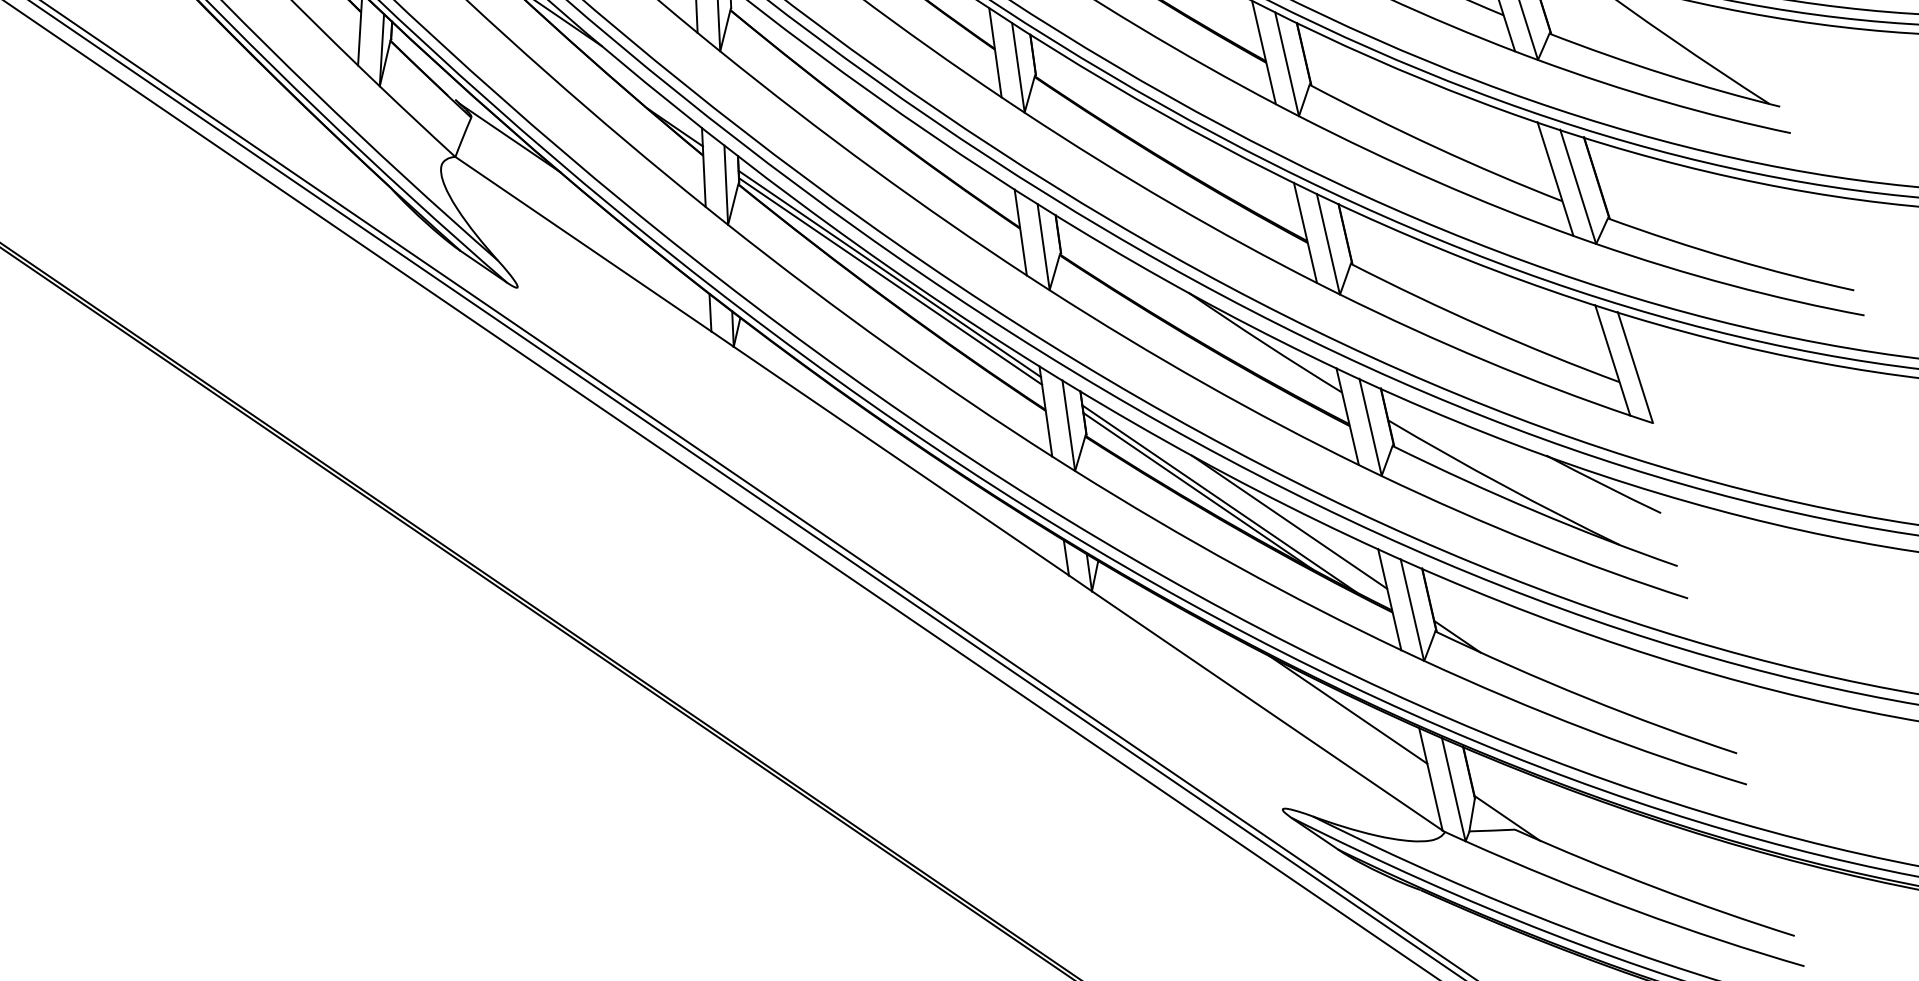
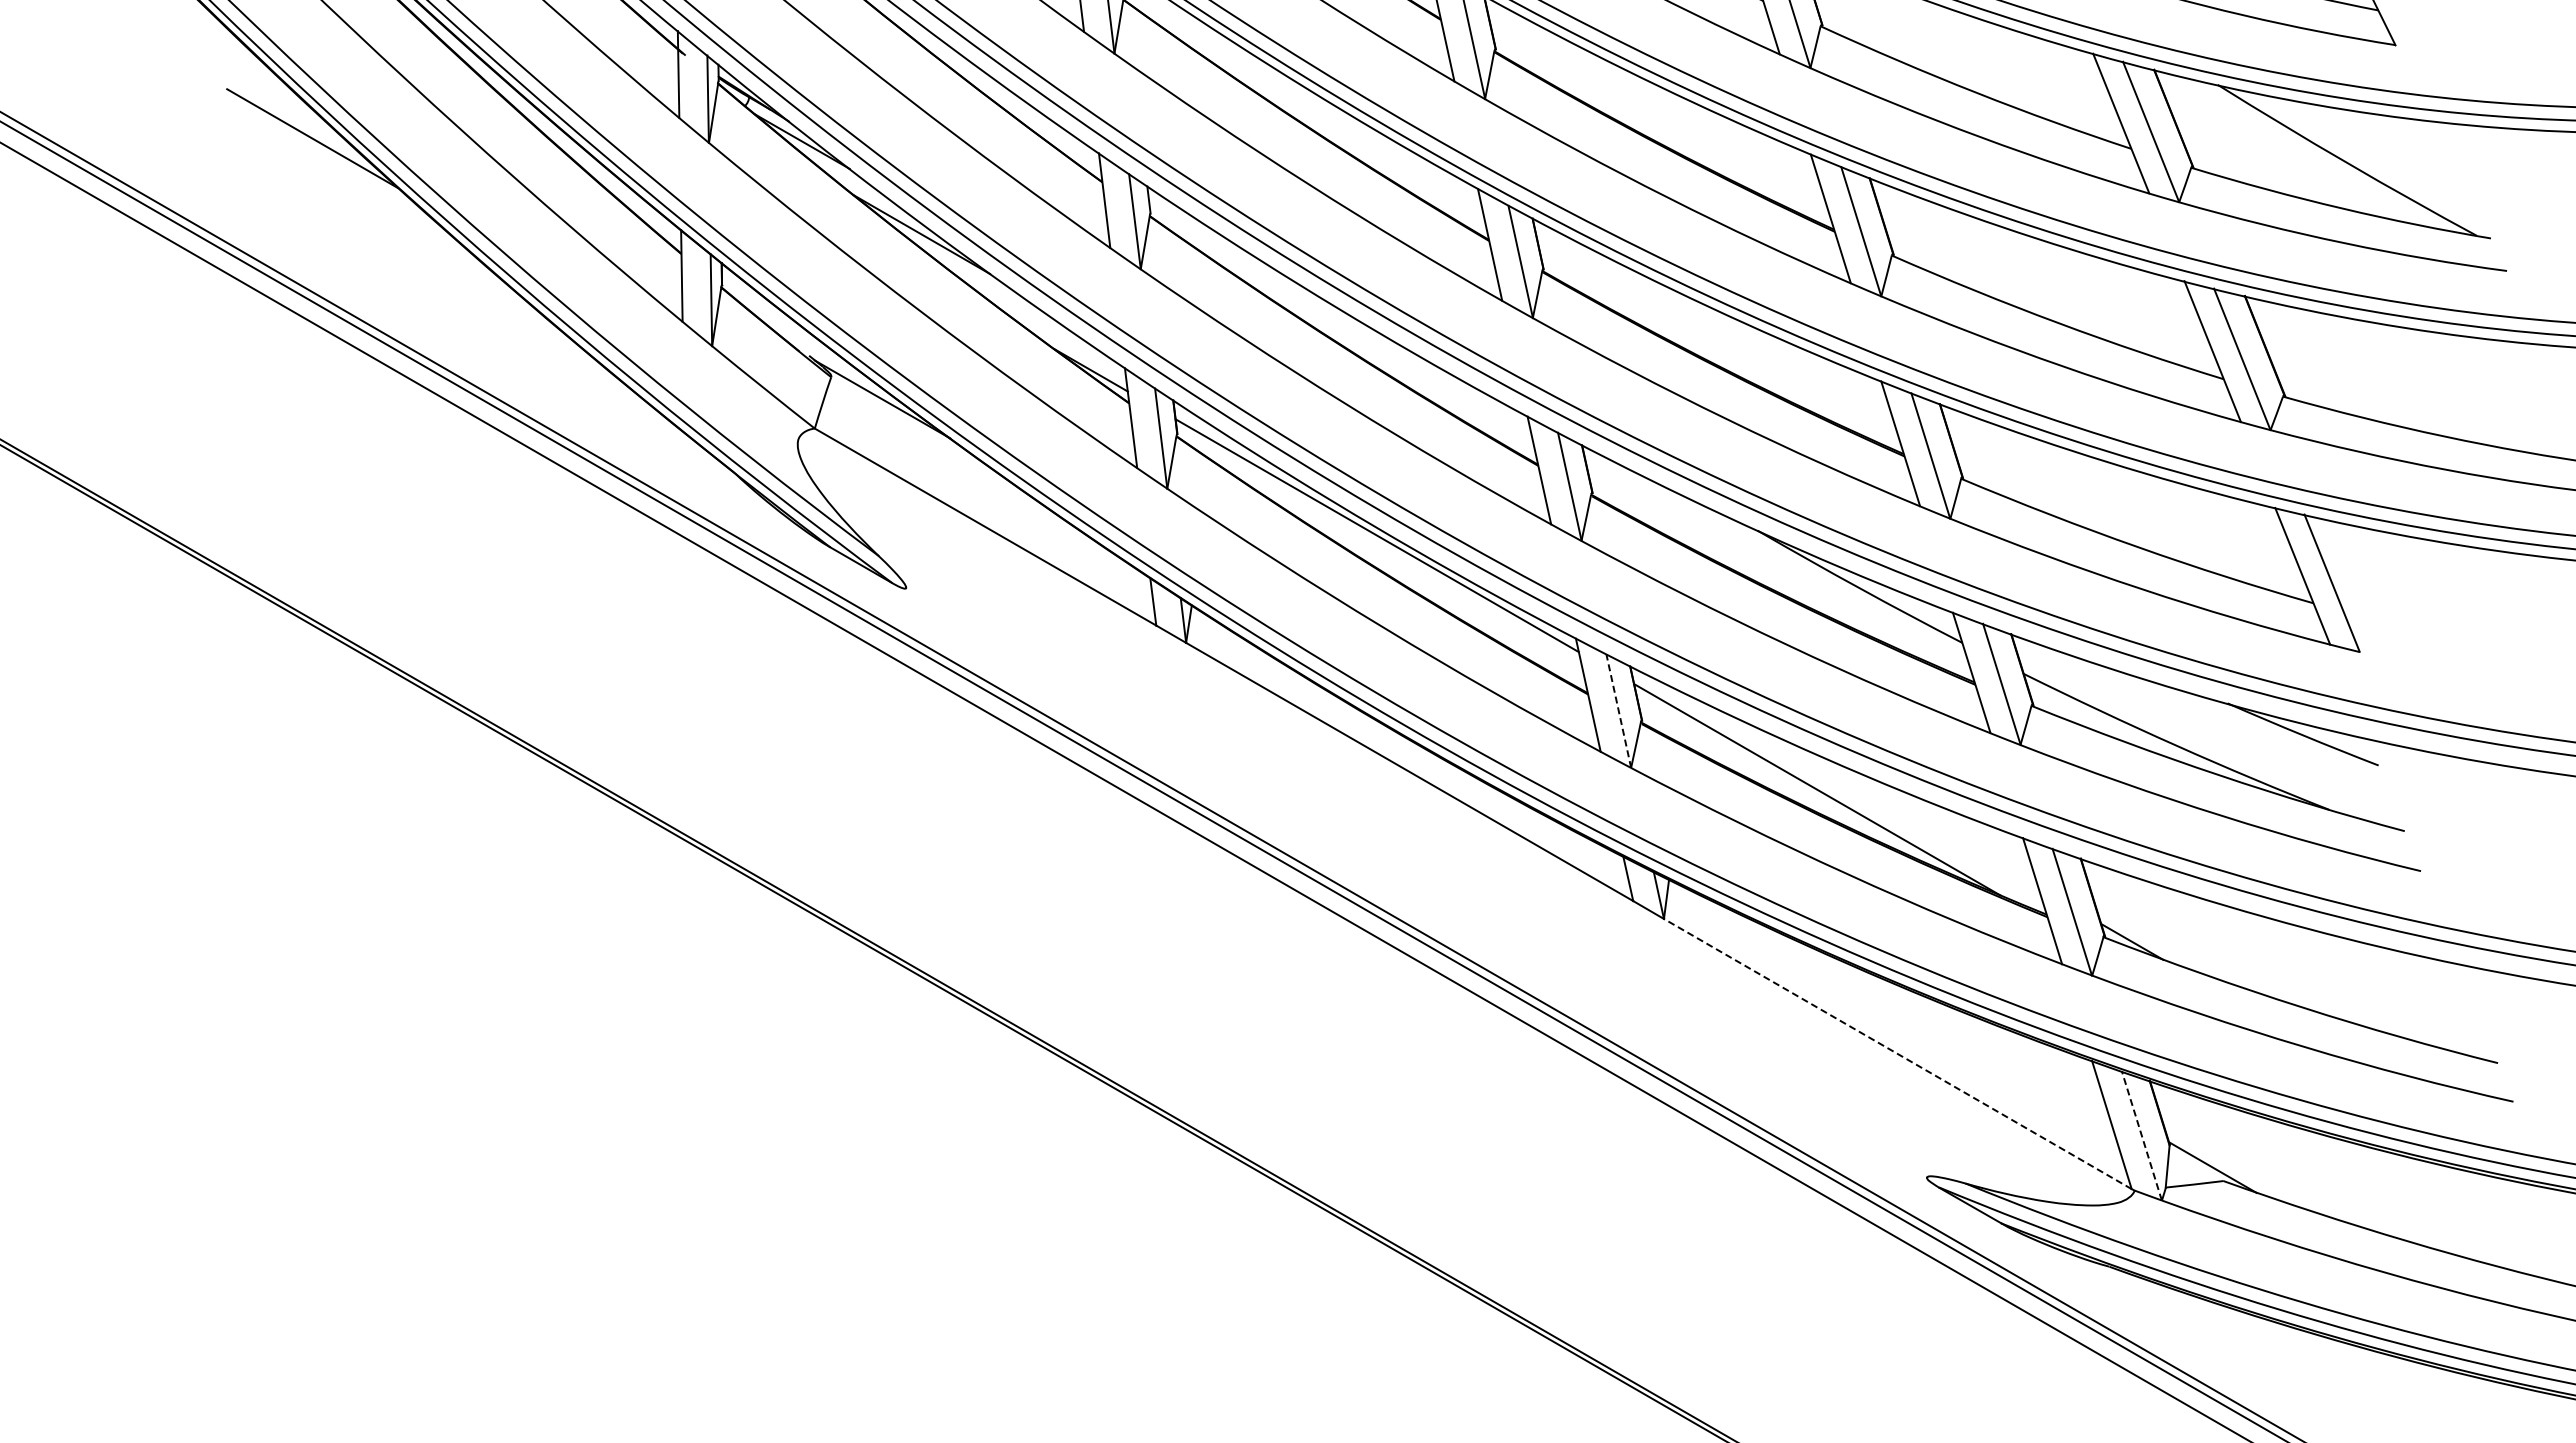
line: (890, 281) -> (1378, 544), removed
line: (1068, 425) -> (1618, 710), solid -> dashed
line: (1198, 490) -> (1789, 781), removed
line: (1289, 522) -> (1907, 812), removed
line: (1348, 709) -> (2000, 1044), removed
line: (1267, 710) -> (1897, 1053), solid -> dashed
line: (1453, 789) -> (2141, 1135), solid -> dashed

